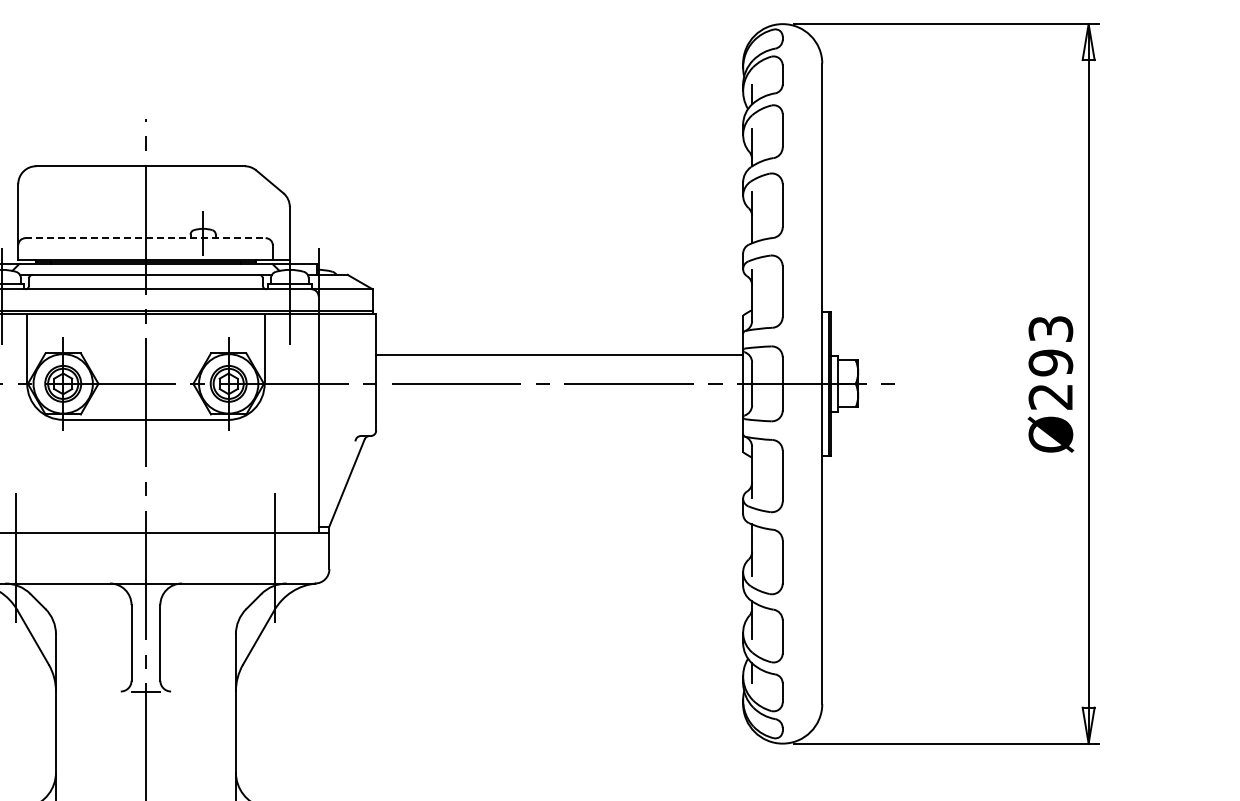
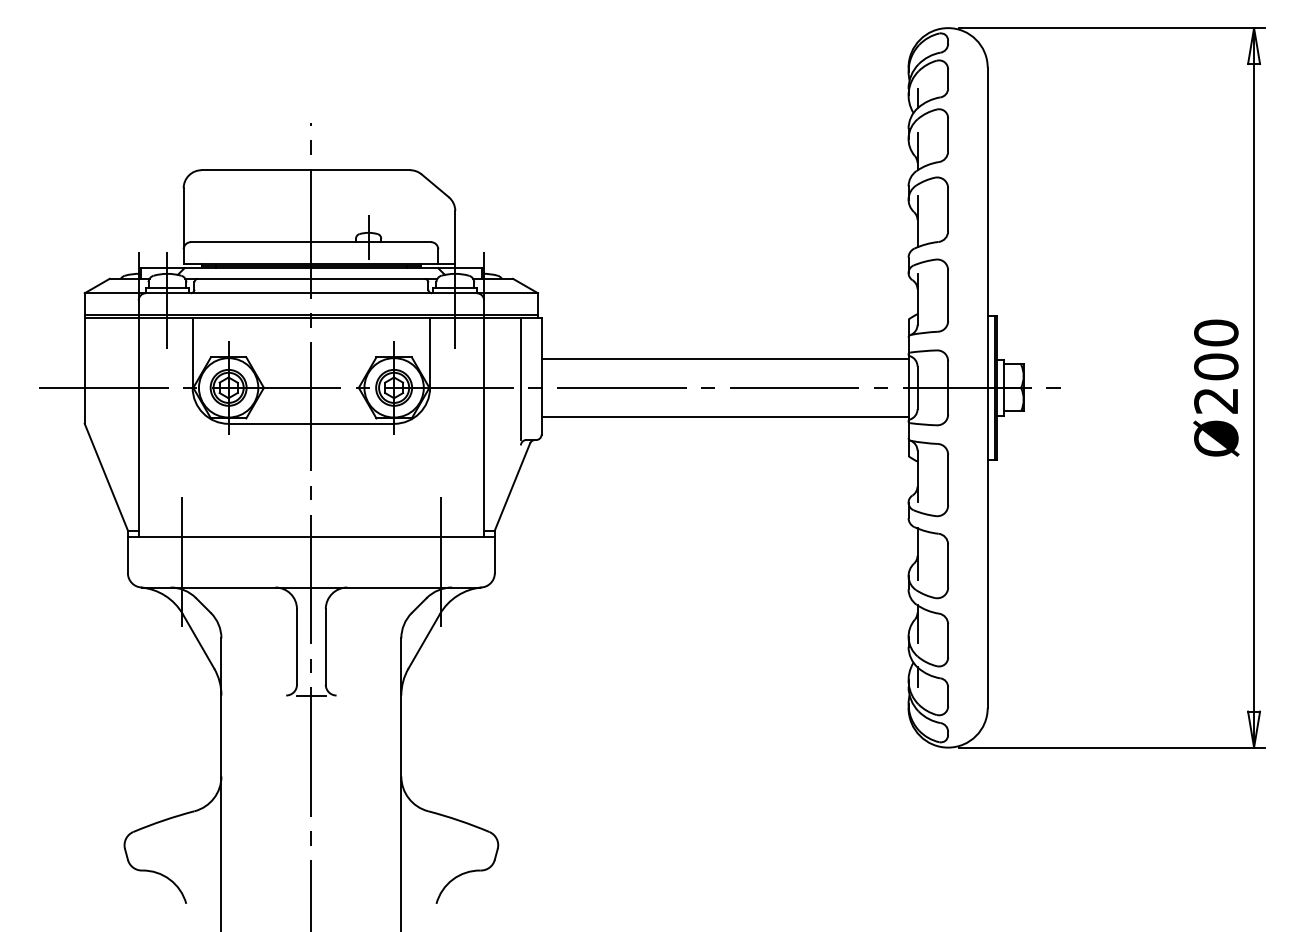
line: (146, 238) -> (311, 242), dashed -> solid
text: (1051, 345) -> (1216, 349), Ø293 -> Ø200
line: (355, 374) -> (520, 378), added
line: (559, 412) -> (724, 416), added

